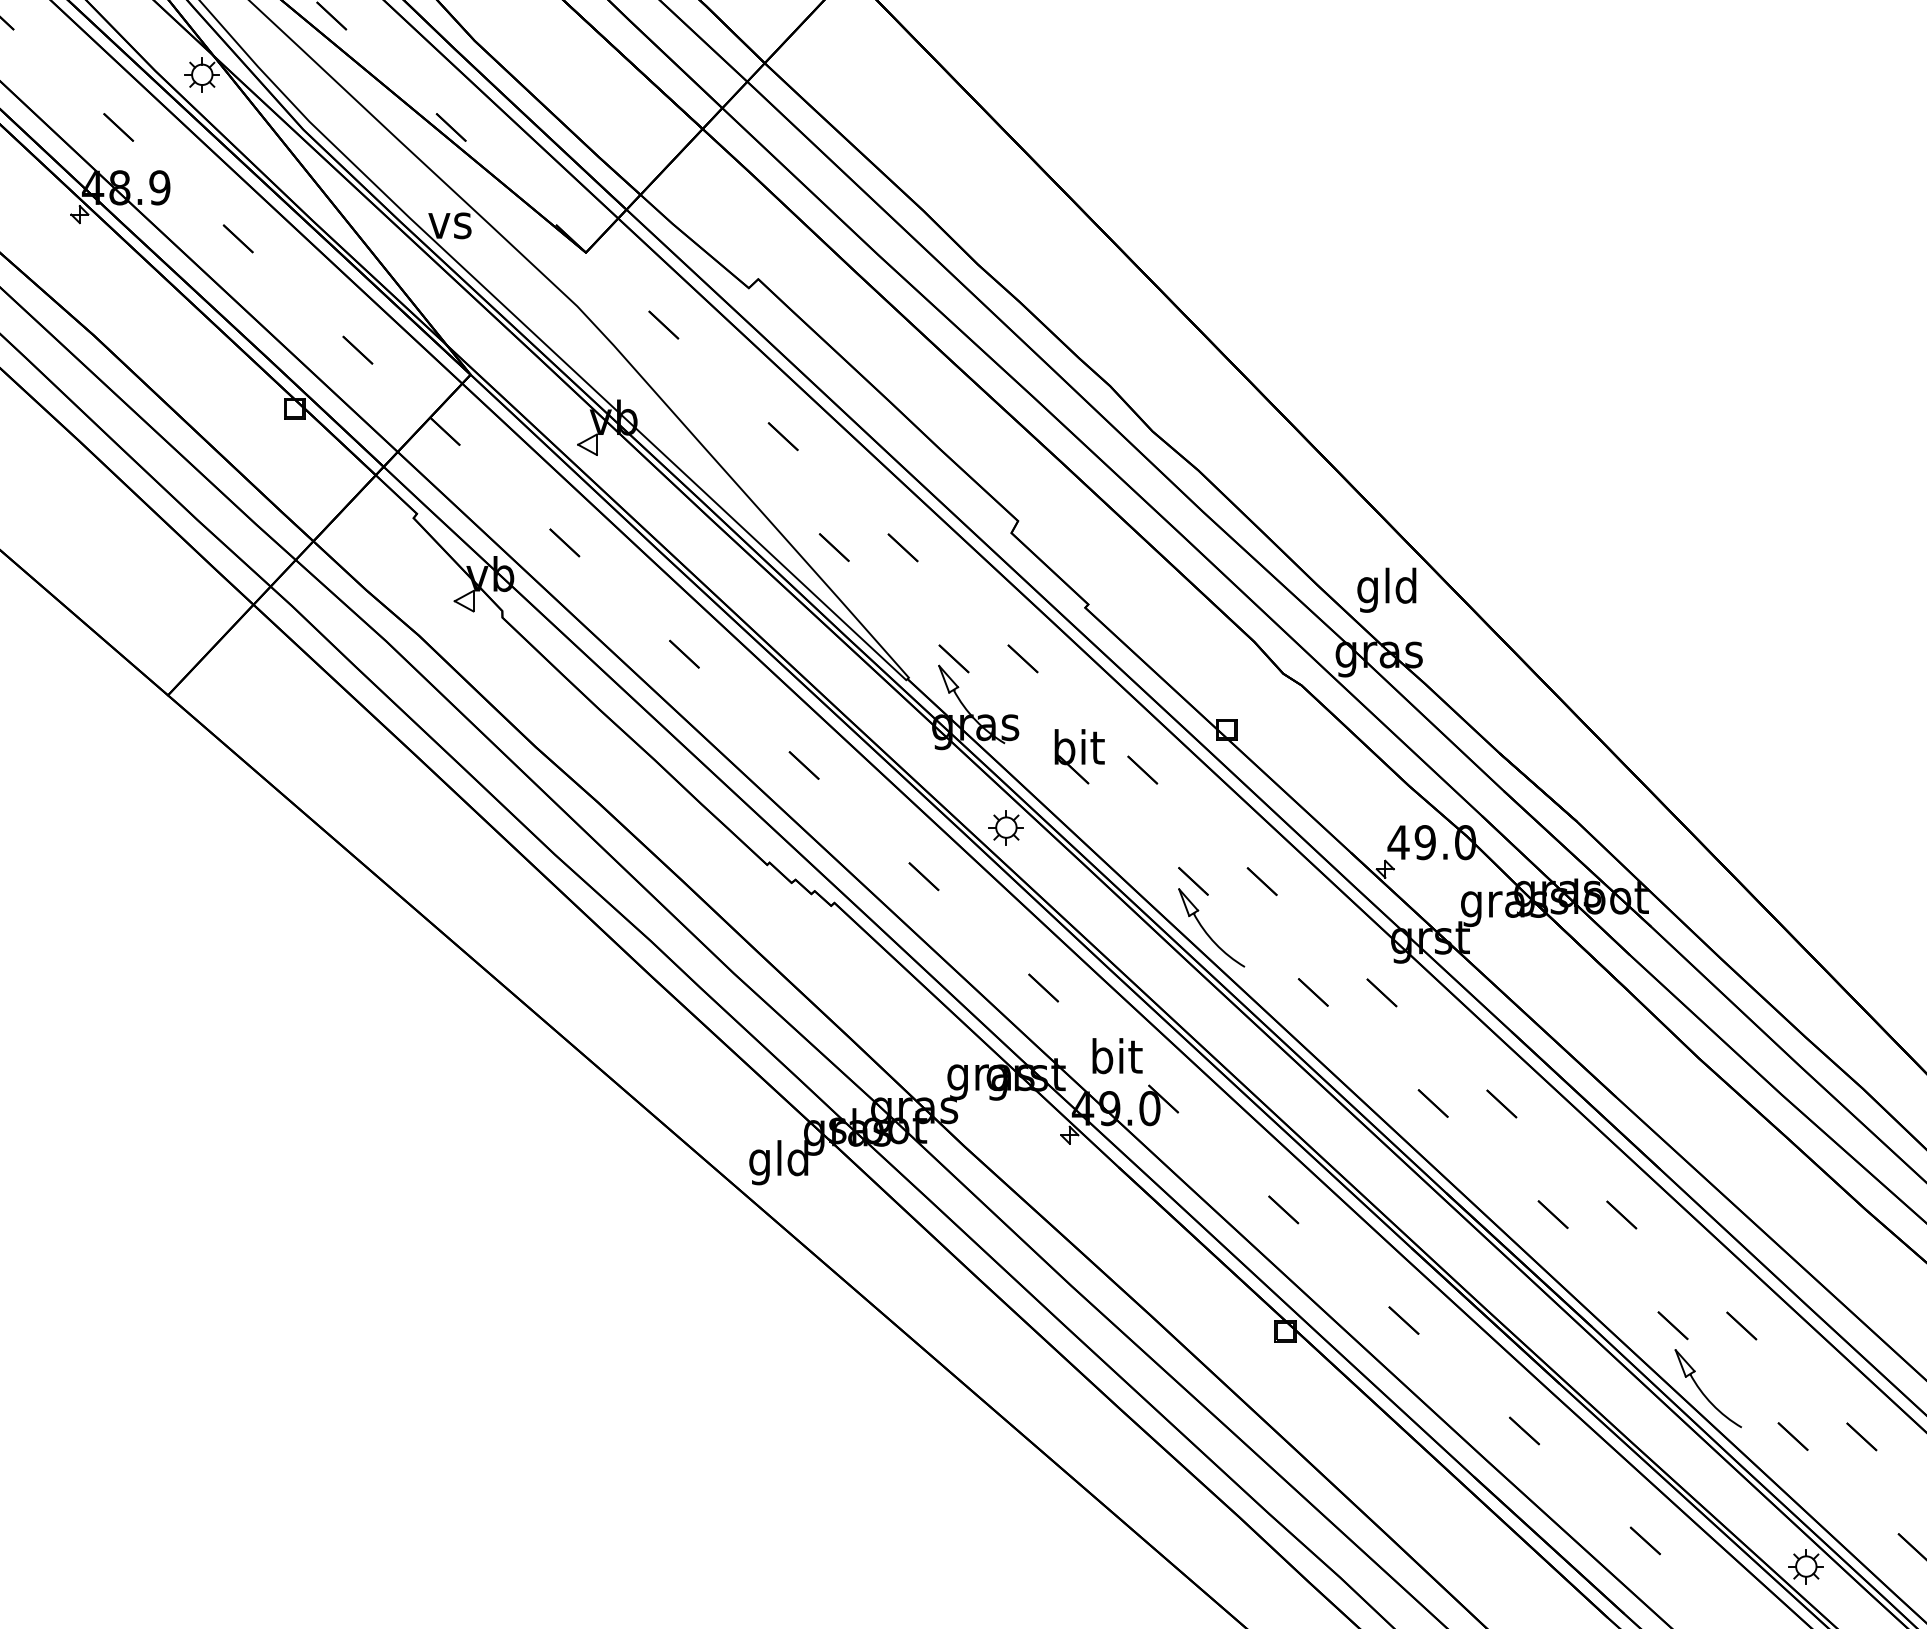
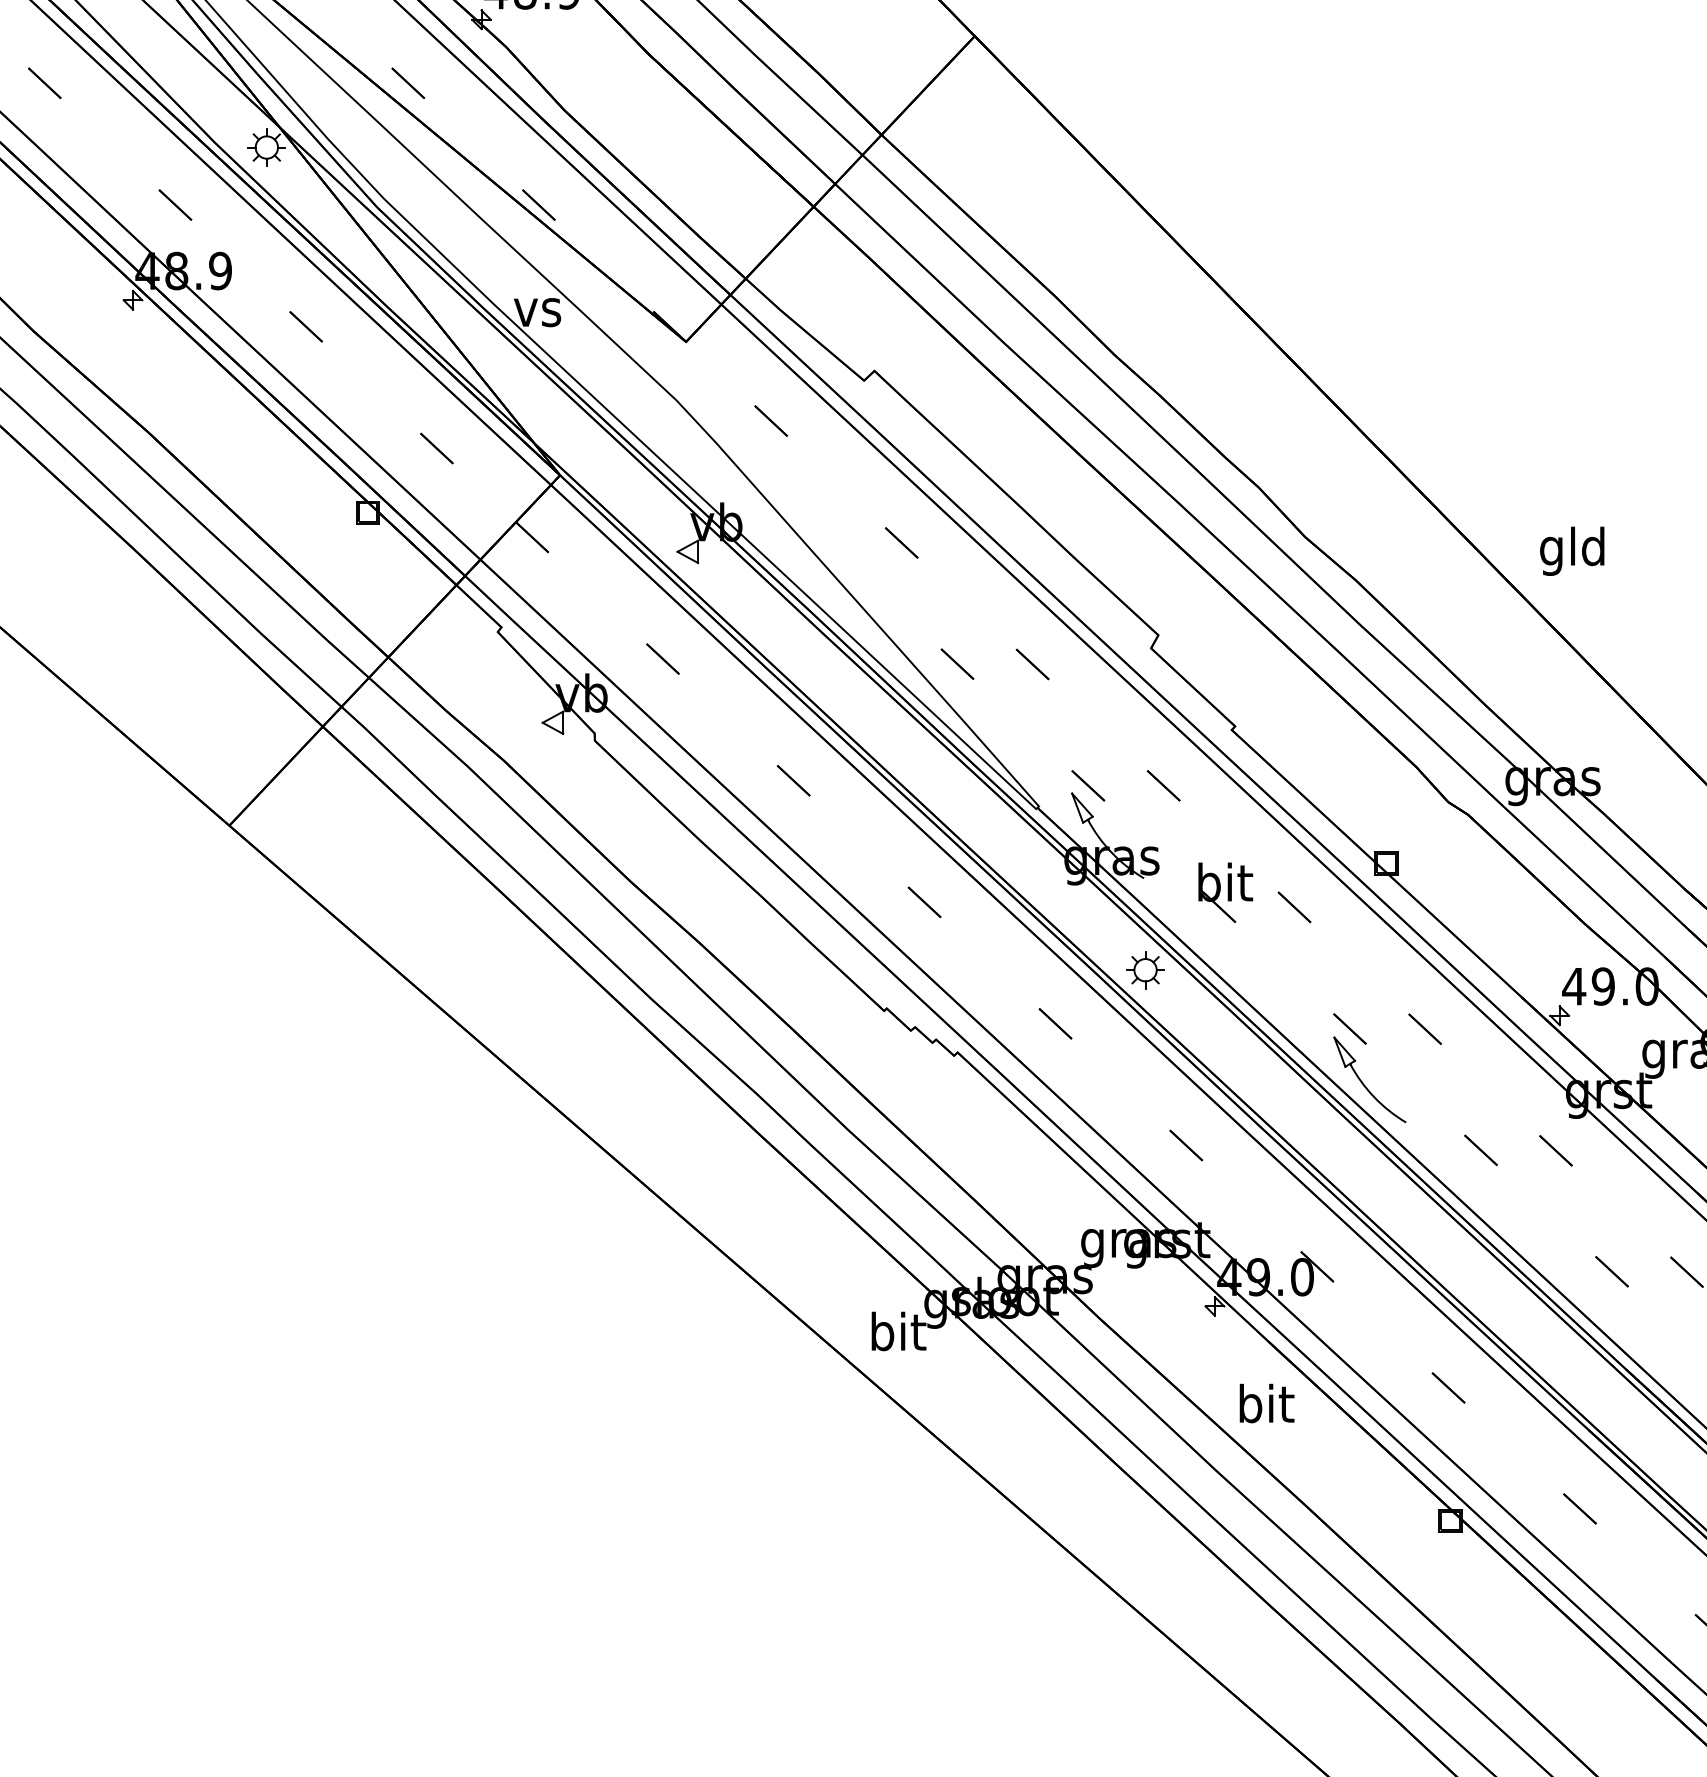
text: (1386, 589) -> (1571, 550), moved
text: (1117, 1056) -> (1266, 1403), moved
text: (778, 1162) -> (896, 1336), gld -> bit

